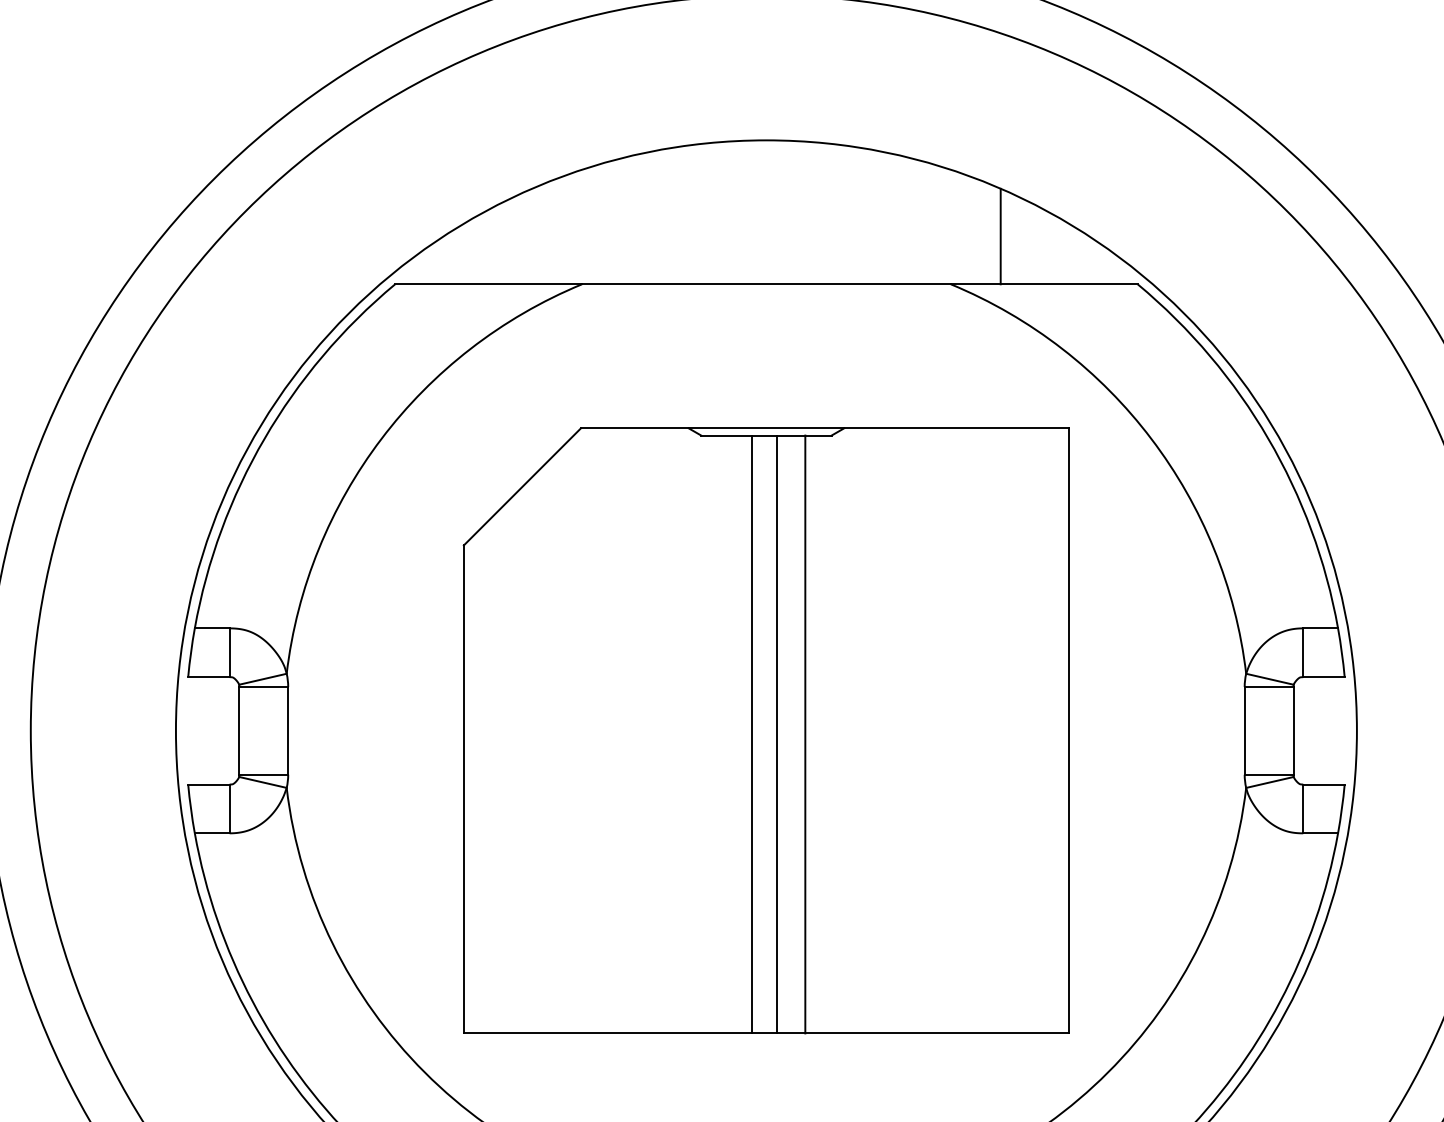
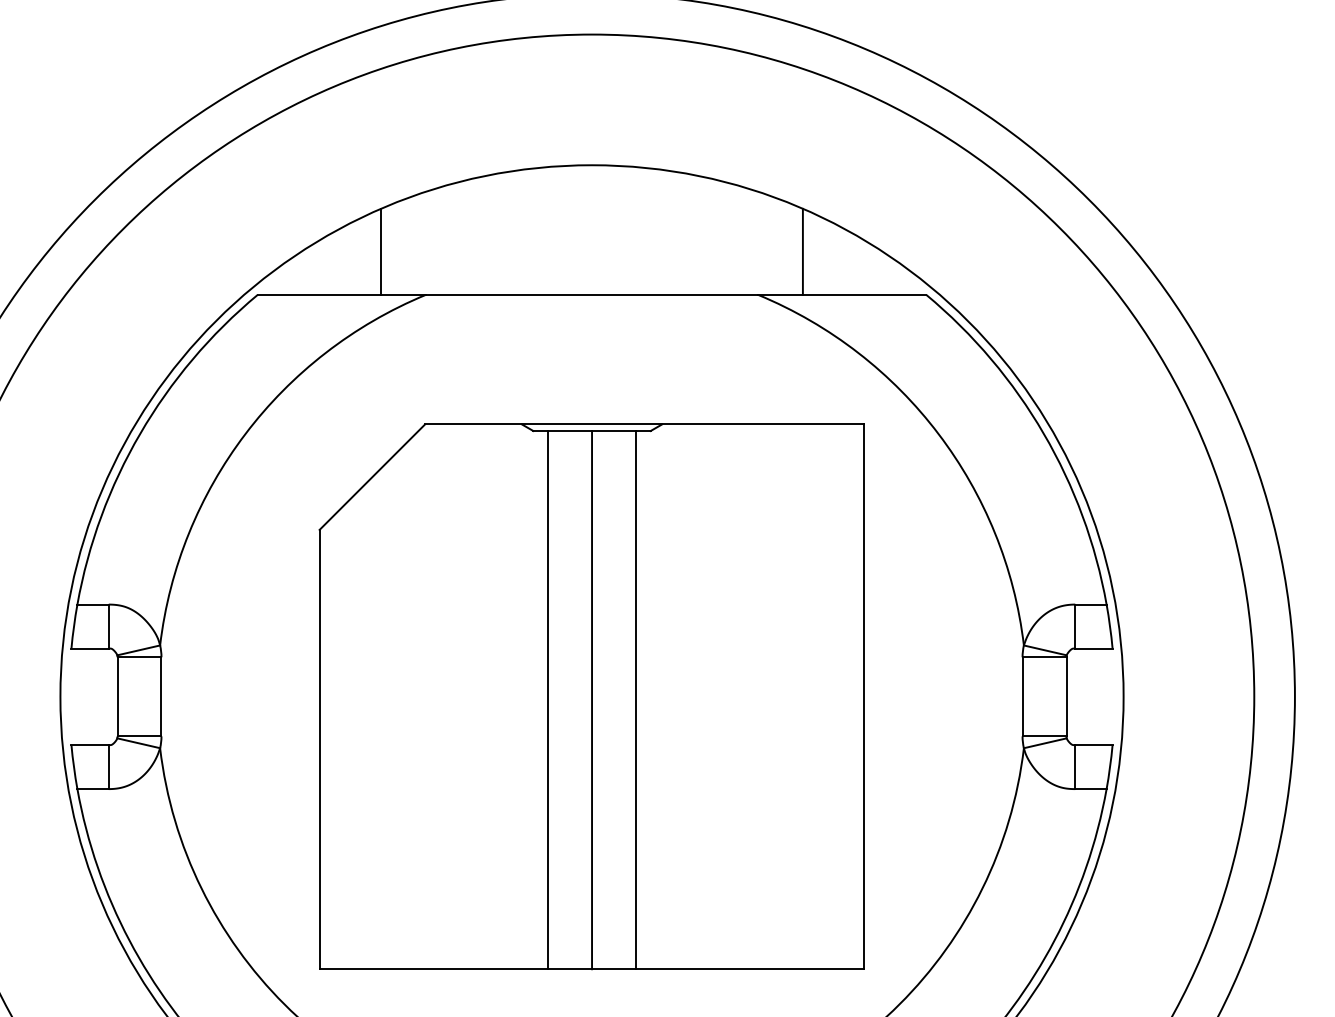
line: (532, 236) -> (381, 251), added
line: (752, 734) -> (548, 700), moved
line: (776, 734) -> (635, 700), moved
line: (805, 734) -> (592, 700), moved

